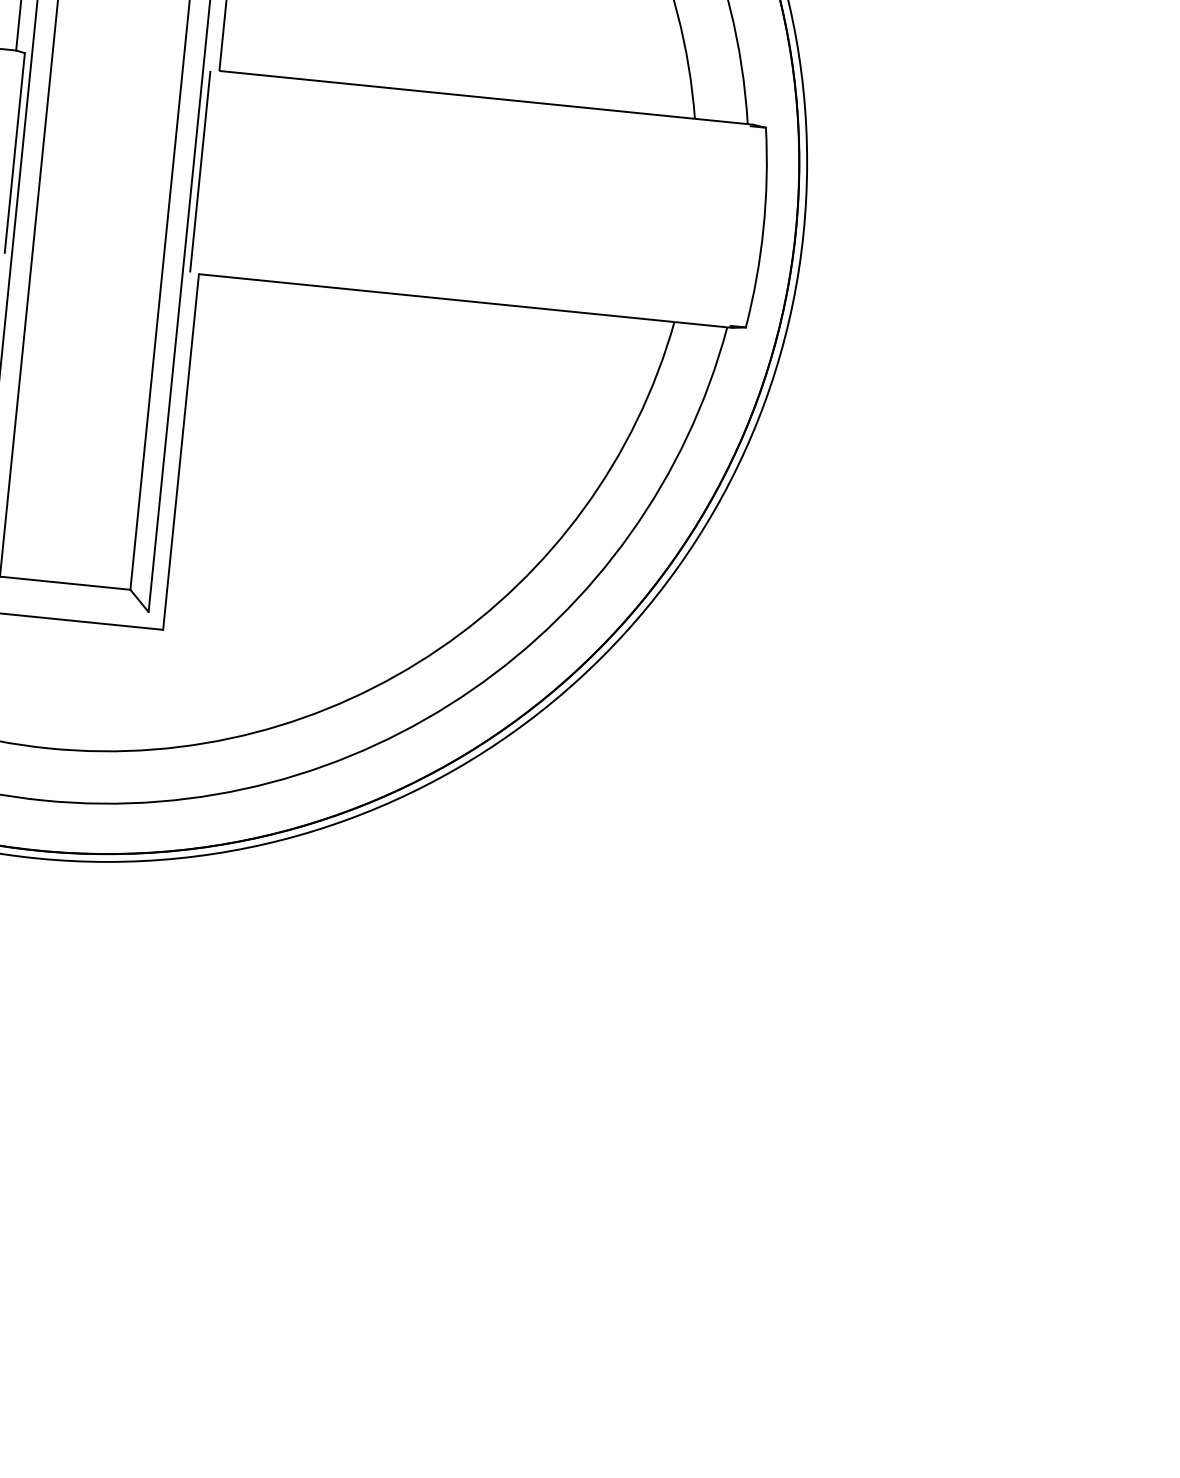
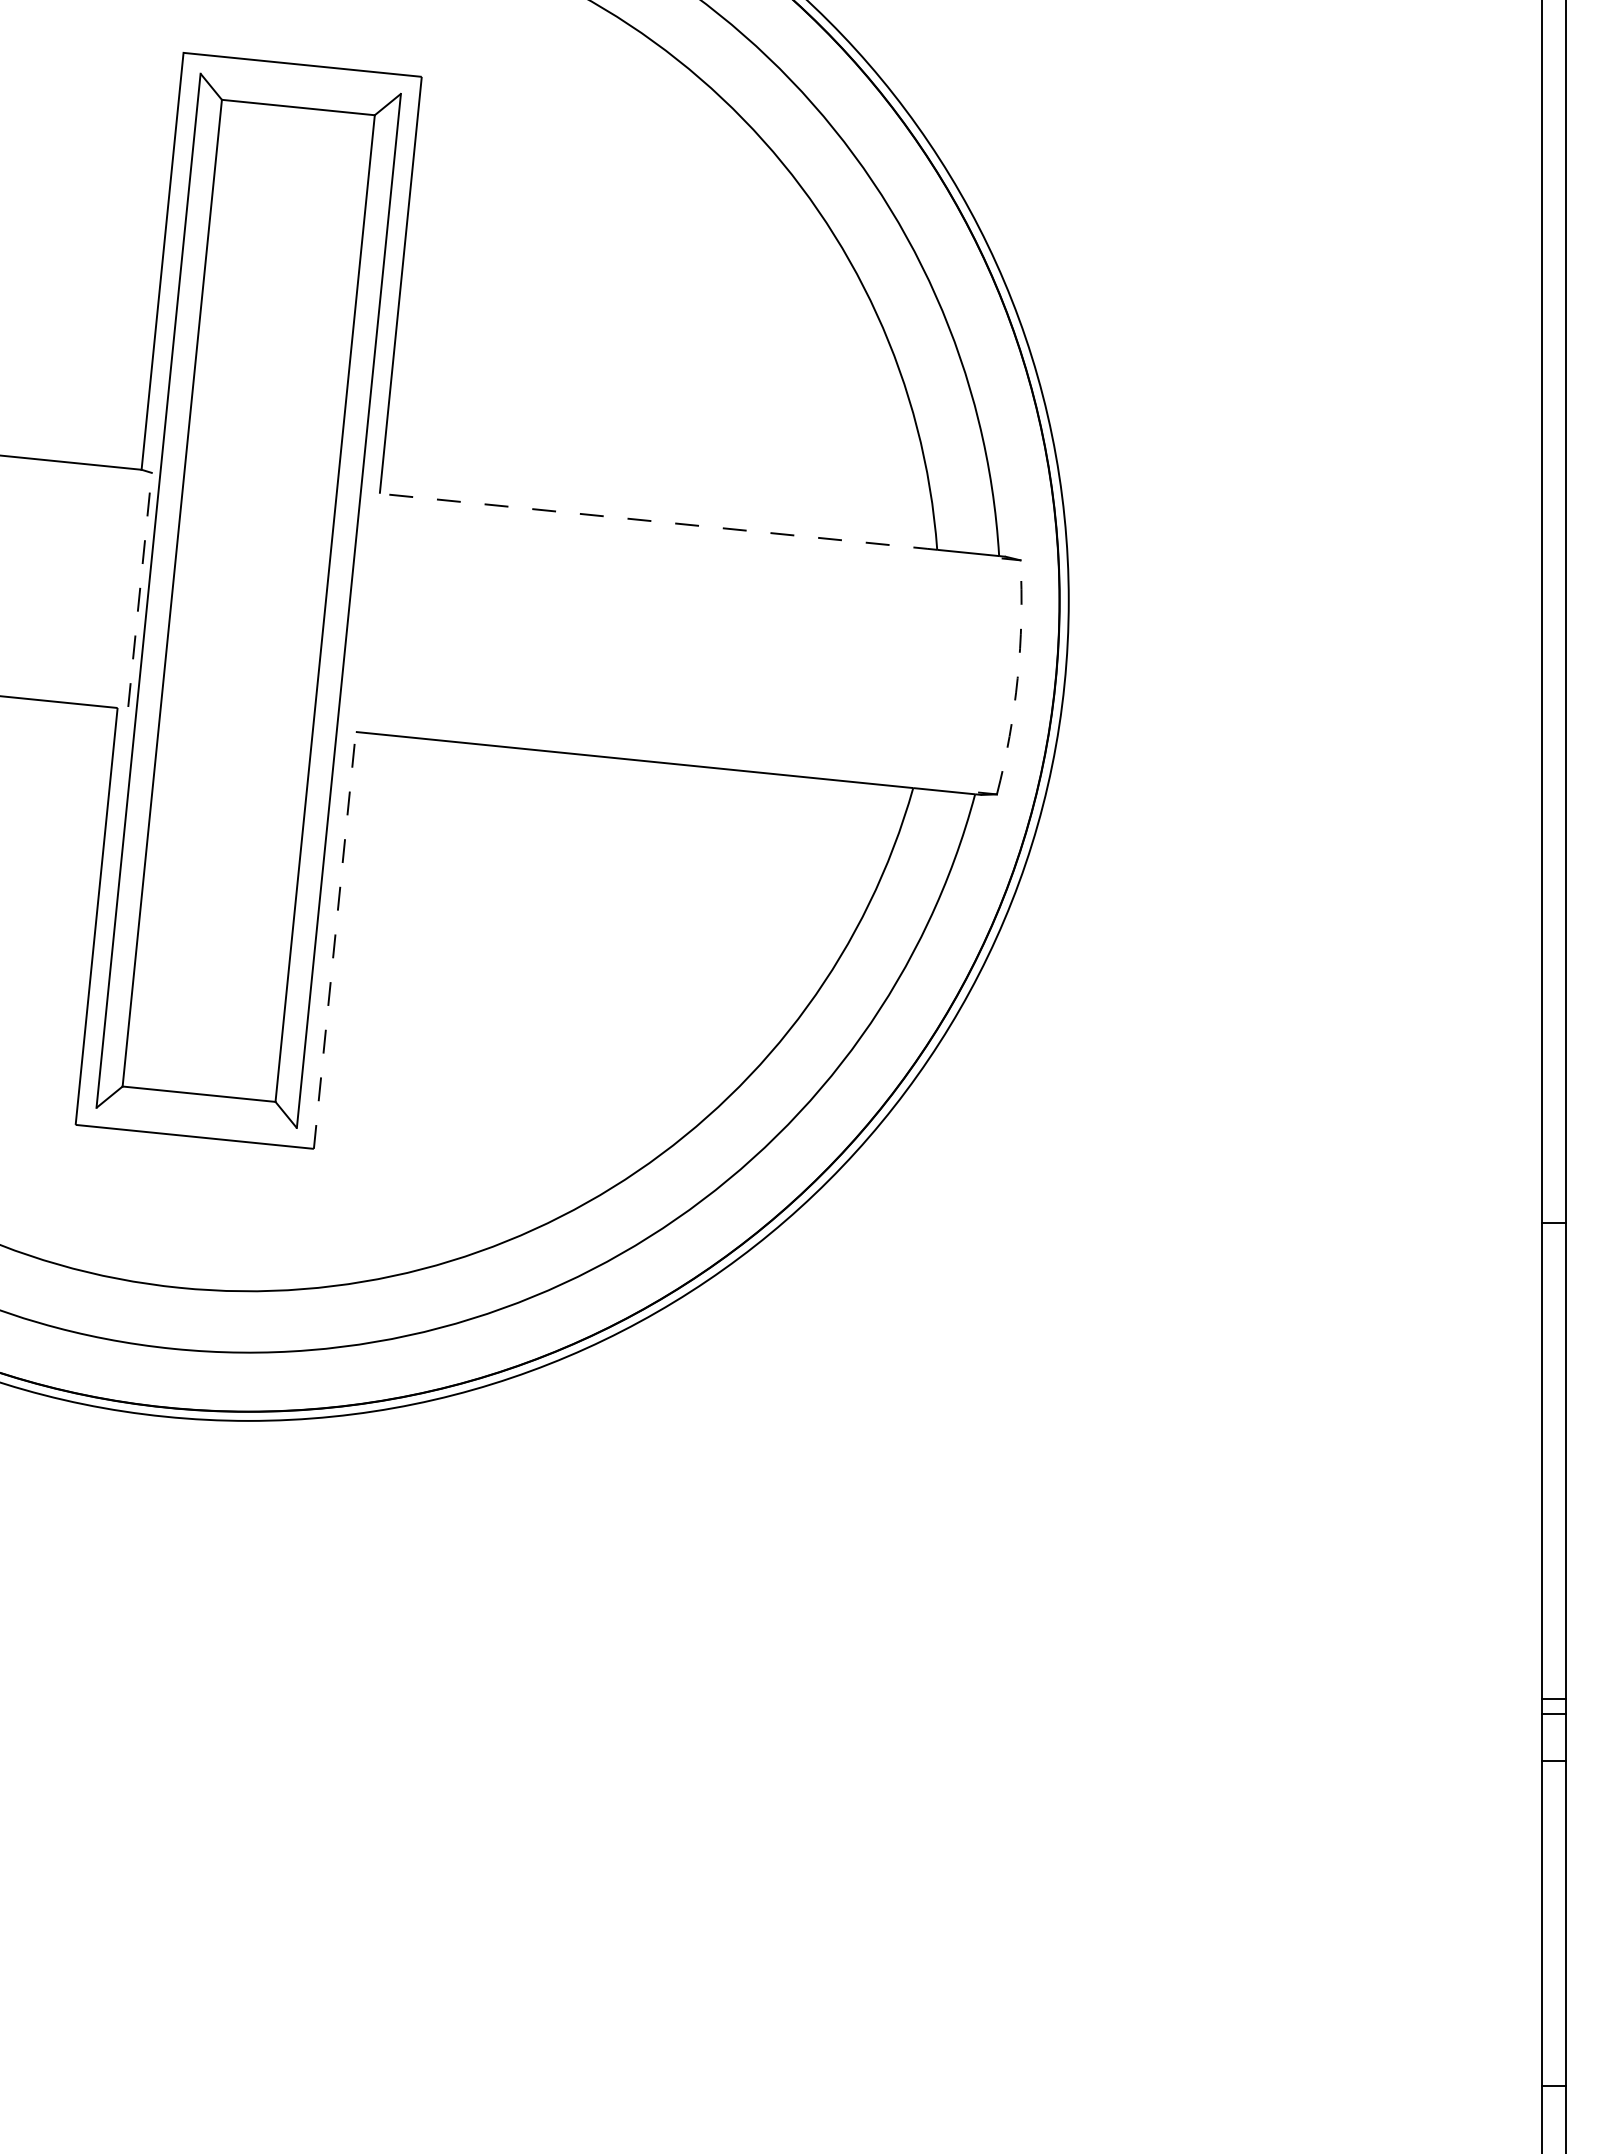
line: (457, 94) -> (659, 521), solid -> dashed
line: (15, 152) -> (140, 589), solid -> dashed
line: (200, 171) -> (357, 611), removed
arc: (763, 228) -> (1017, 678), solid -> dashed
line: (180, 452) -> (334, 940), solid -> dashed

